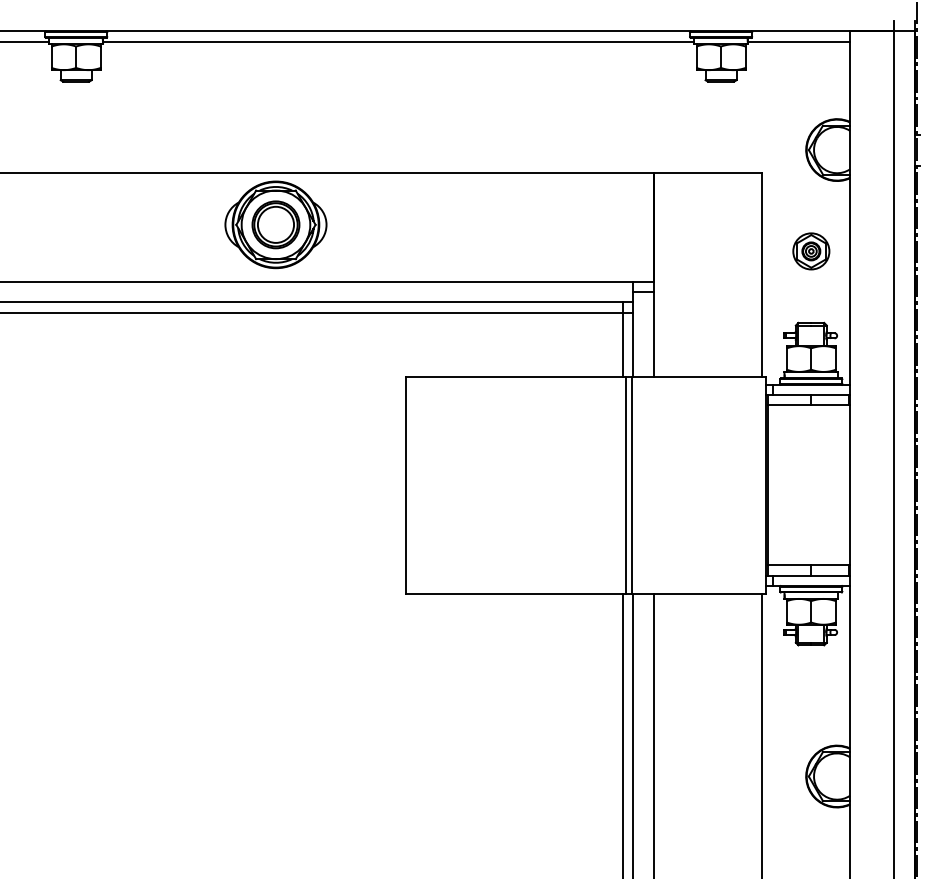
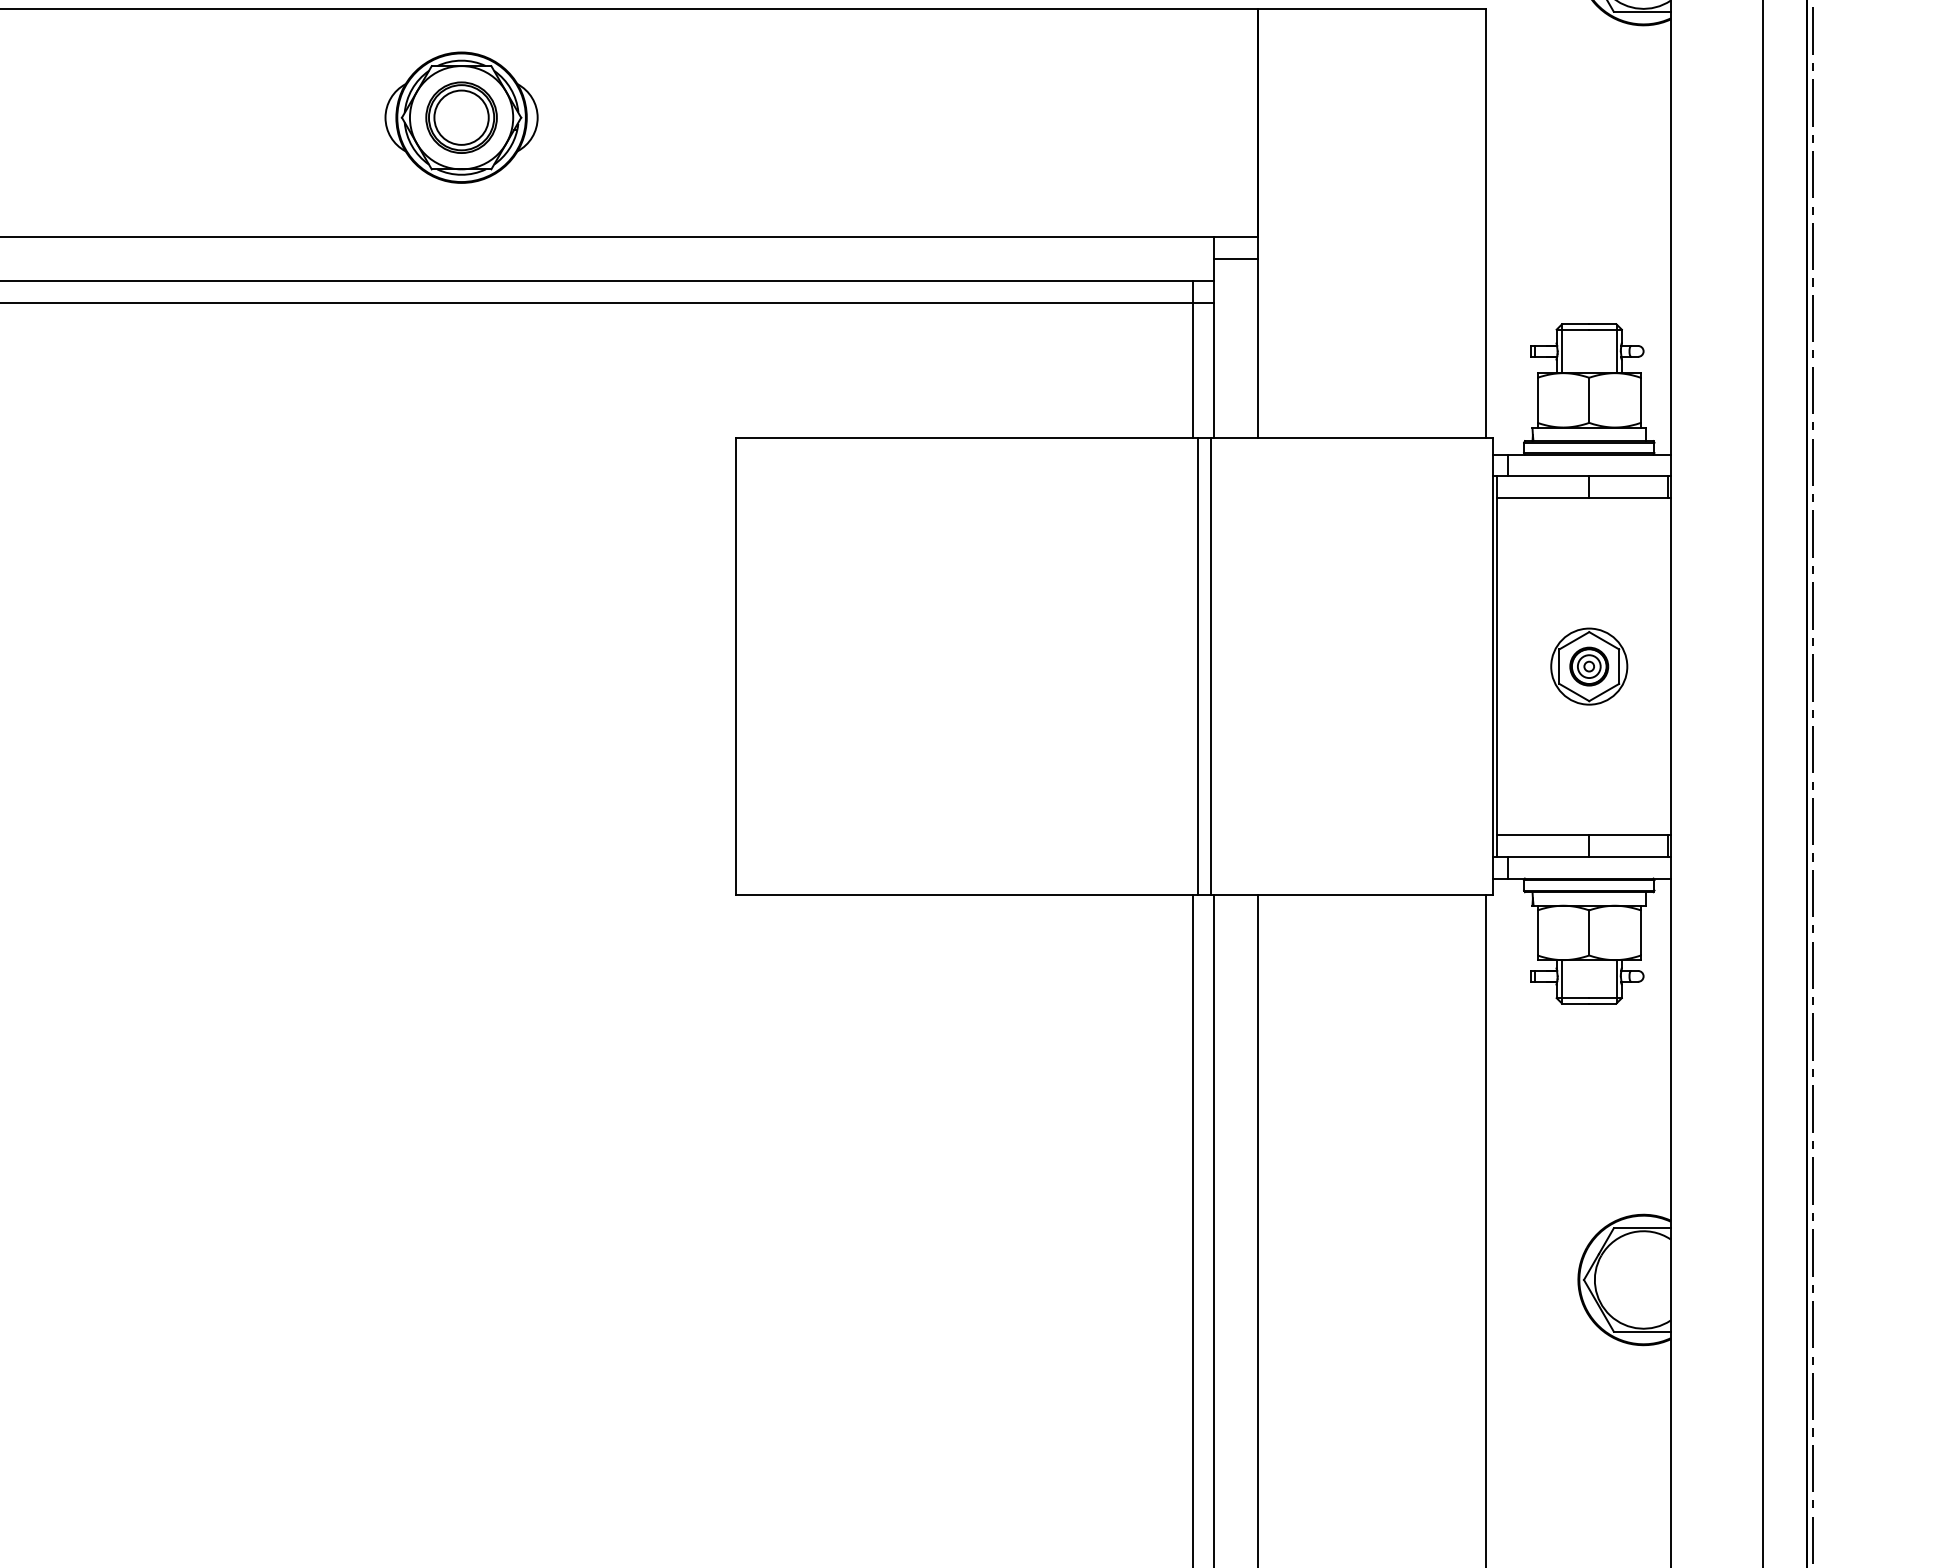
part: (276, 224) -> (462, 116), size x0.71
part: (811, 251) -> (1589, 666), moved

